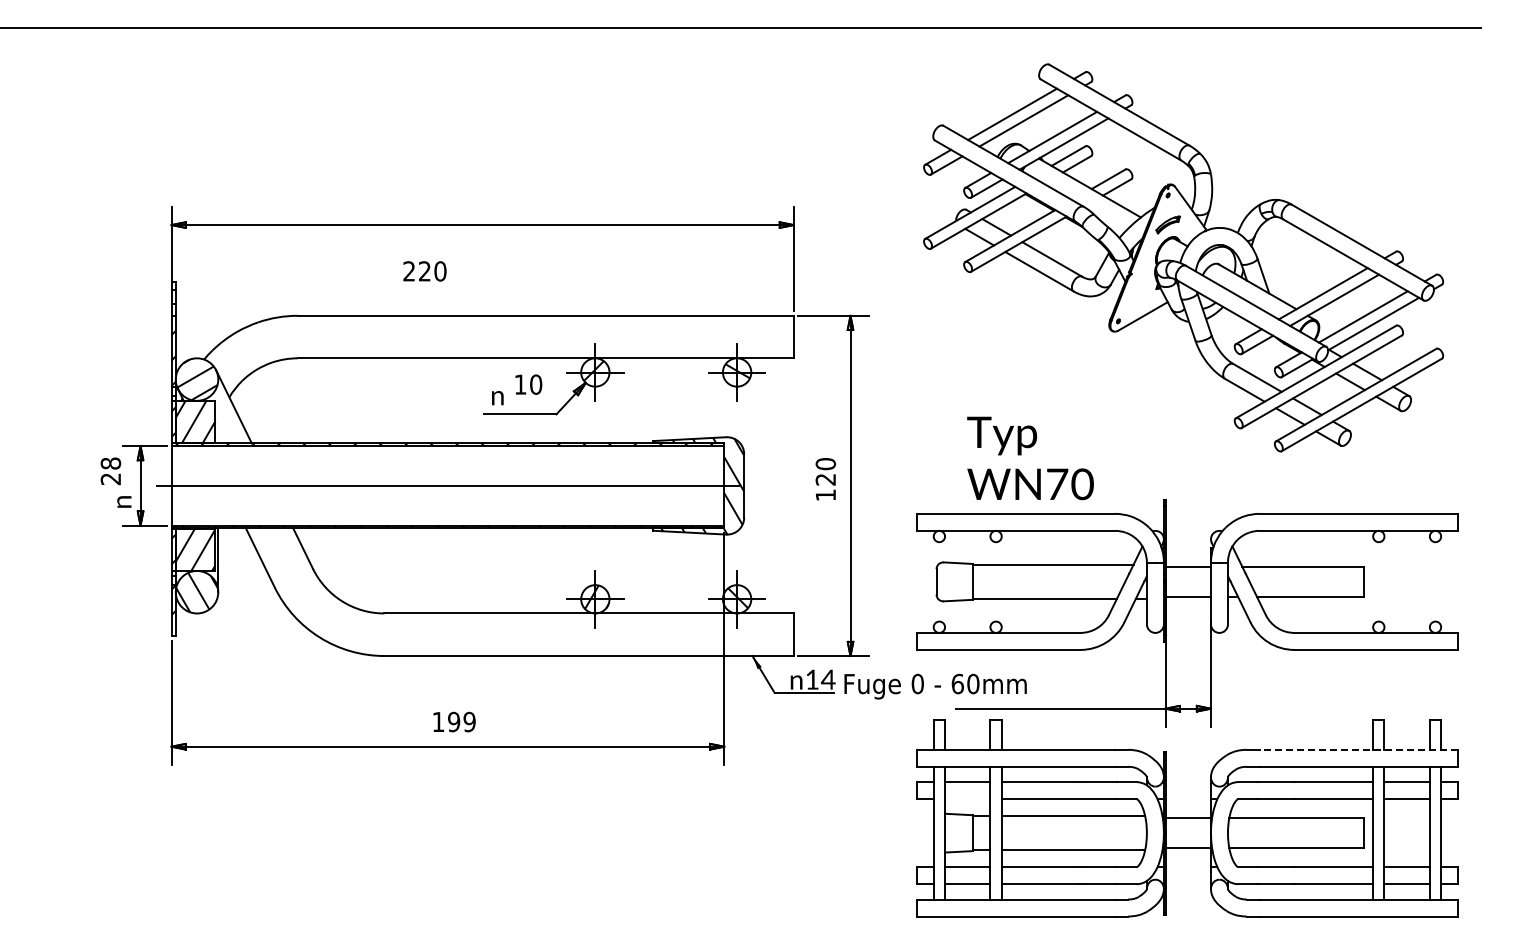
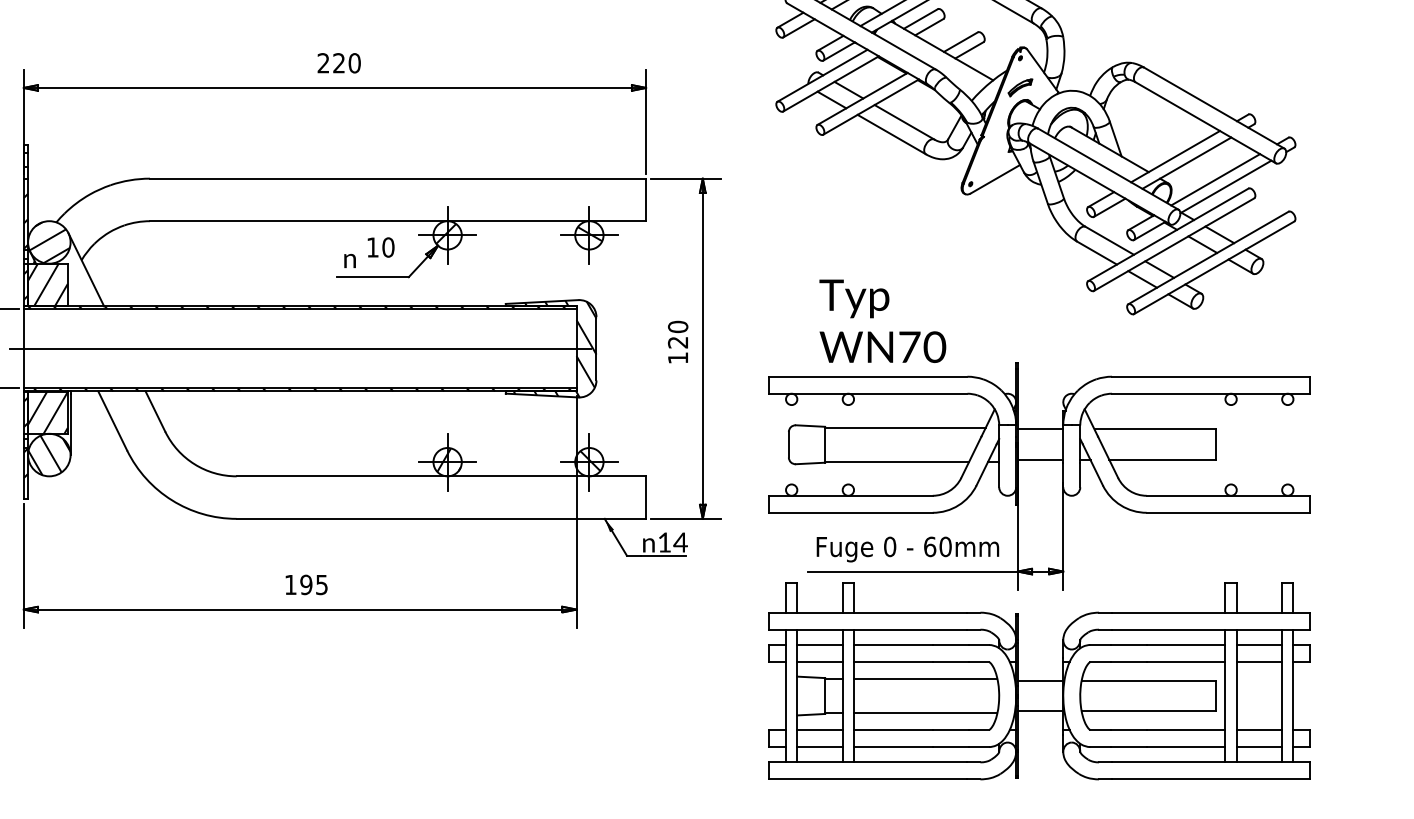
text: (424, 271) -> (338, 63), moved
text: (935, 686) -> (907, 549), moved
text: (469, 721) -> (321, 584), 199 -> 195
line: (1358, 749) -> (1210, 612), dashed -> solid
line: (967, 799) -> (819, 662), added

